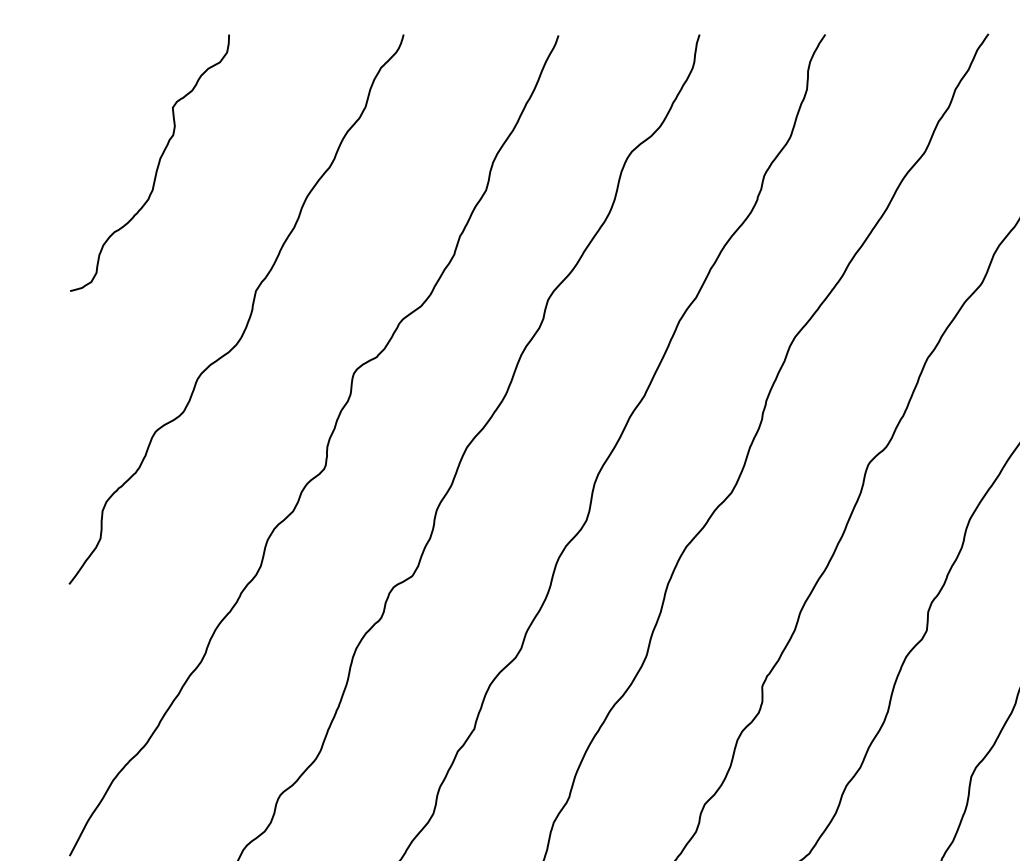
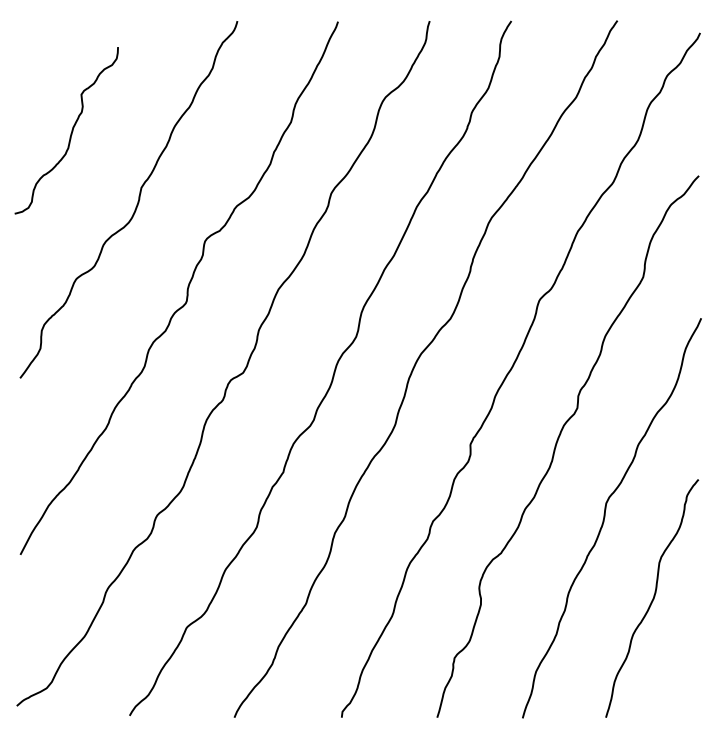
curve: (157, 162) -> (71, 130), moved

